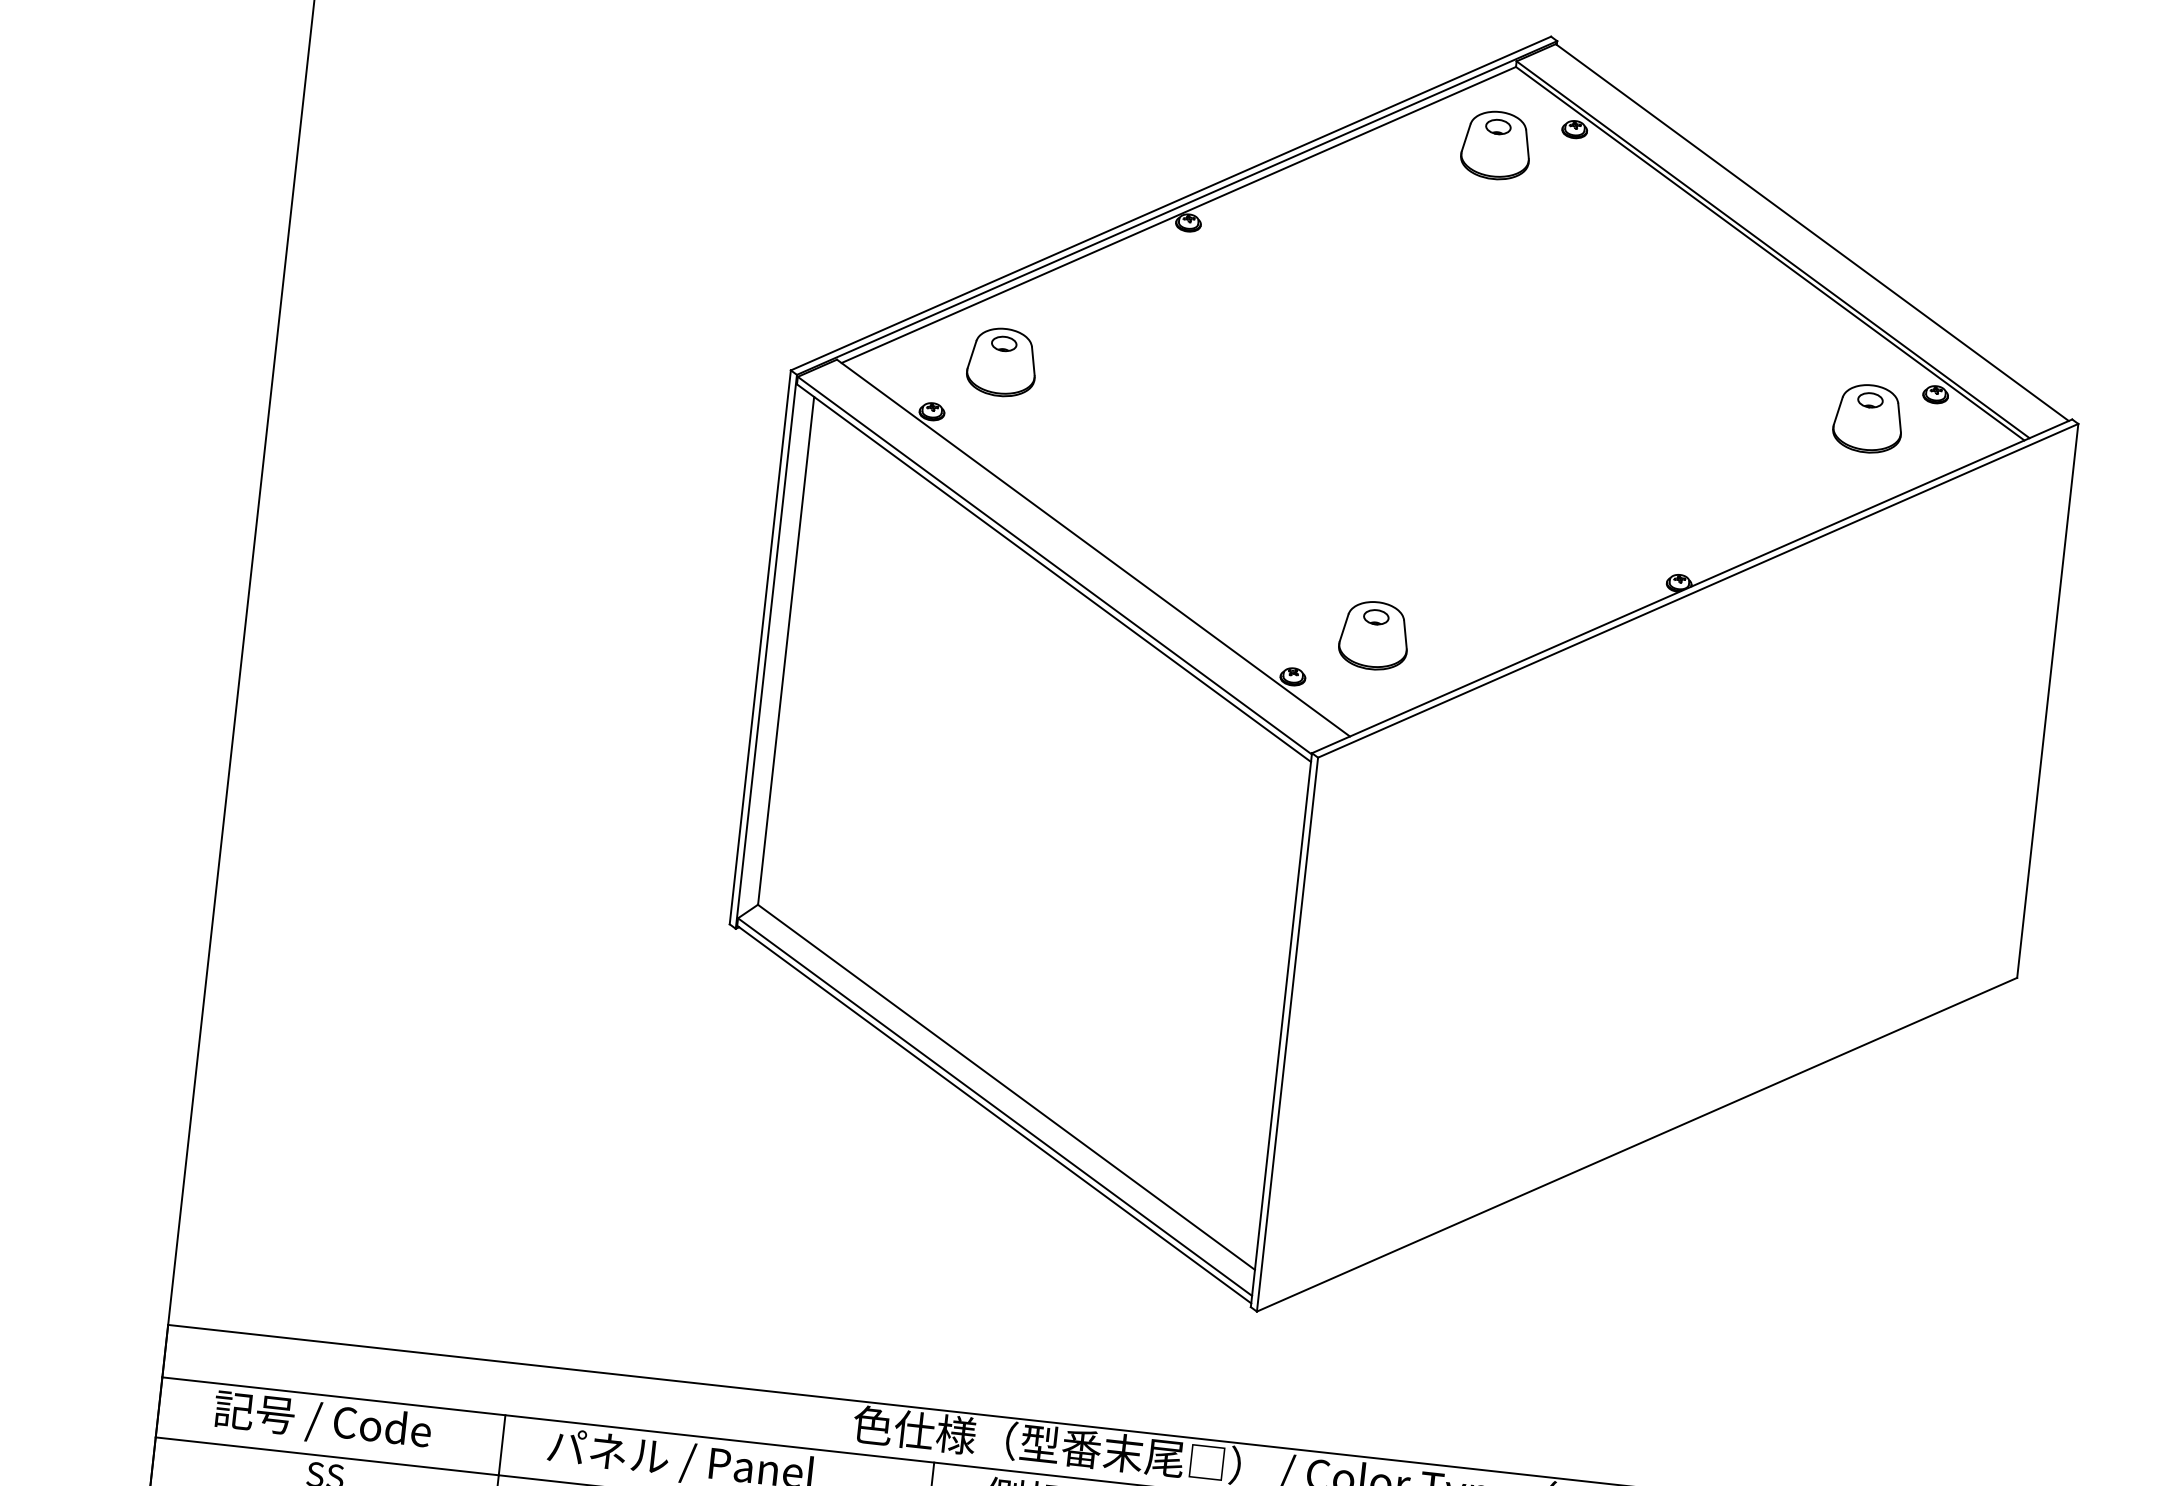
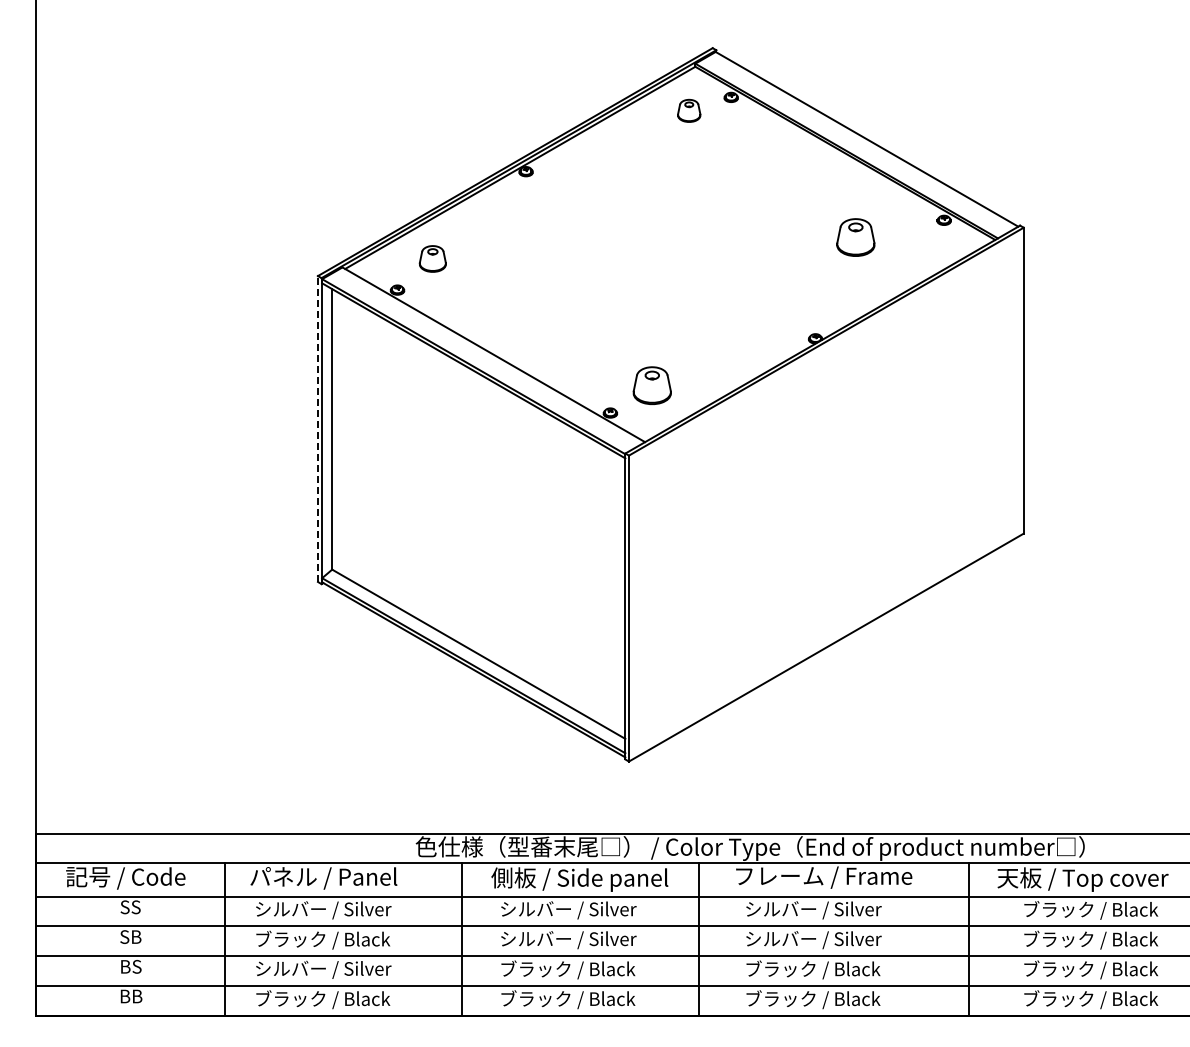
part: (1494, 144) -> (688, 110), size x0.6
part: (1001, 361) -> (432, 258), size x0.7
part: (1867, 418) -> (855, 237), moved
line: (759, 648) -> (317, 429), solid -> dashed

